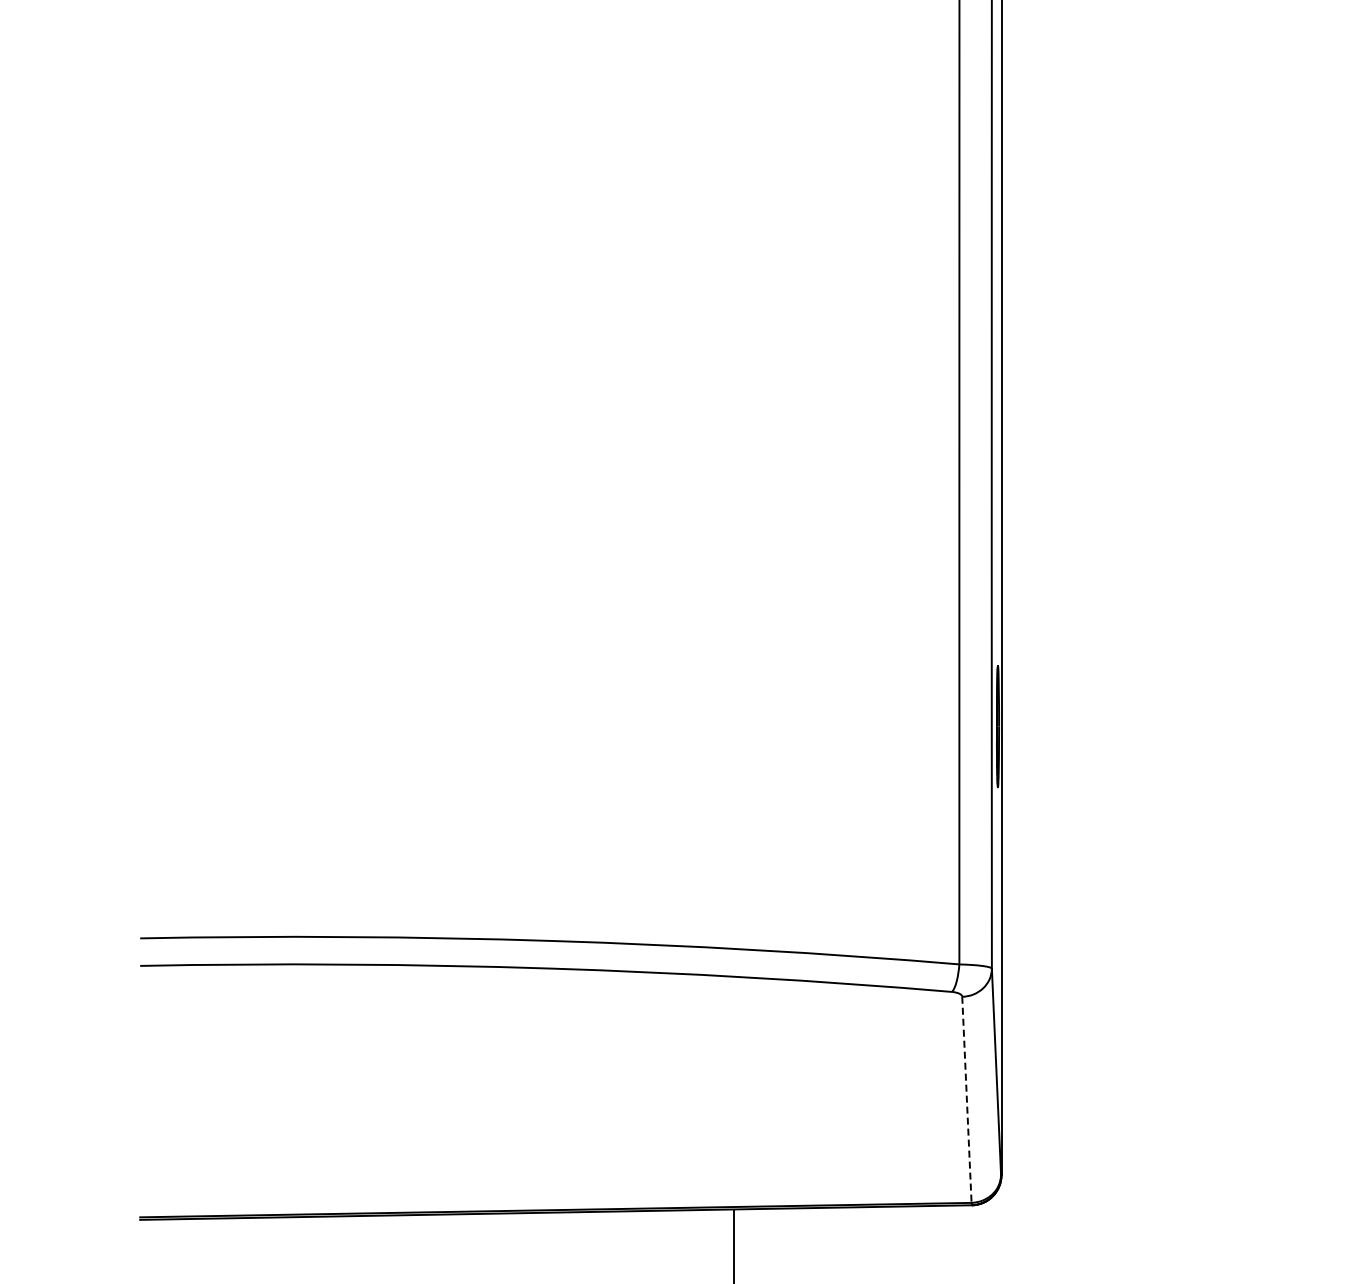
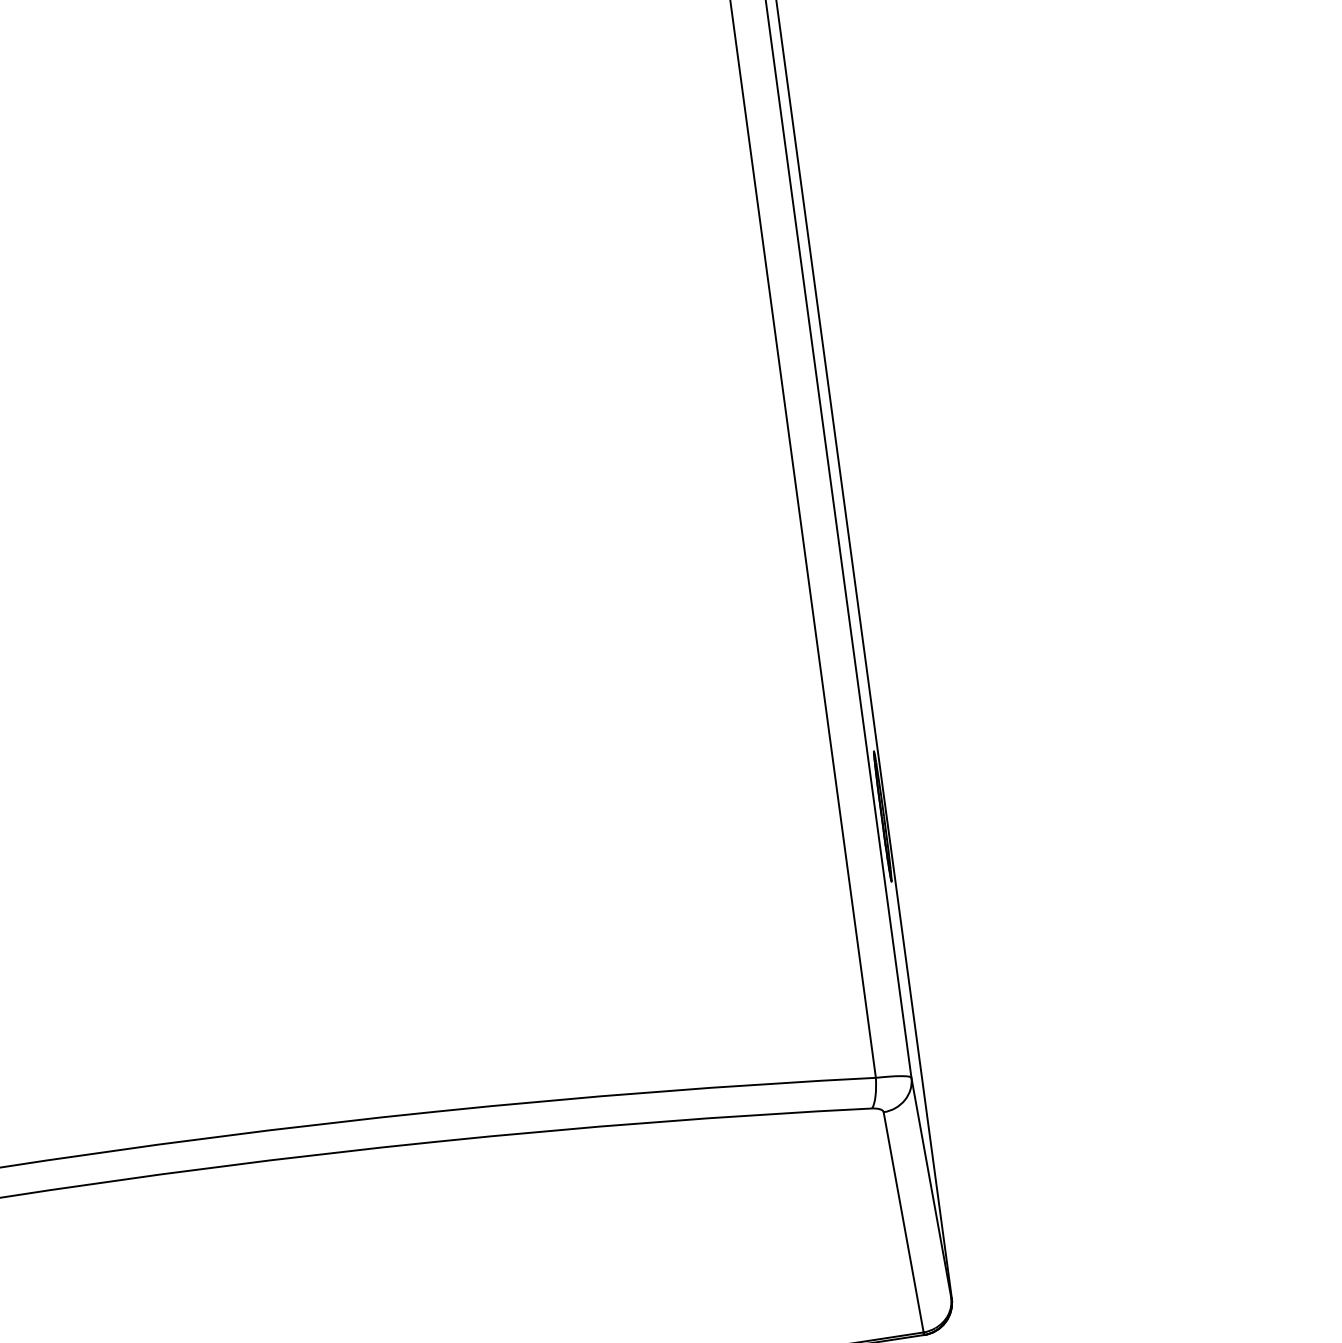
line: (966, 1100) -> (903, 1223), dashed -> solid

